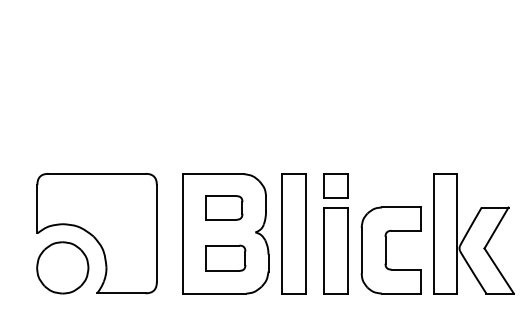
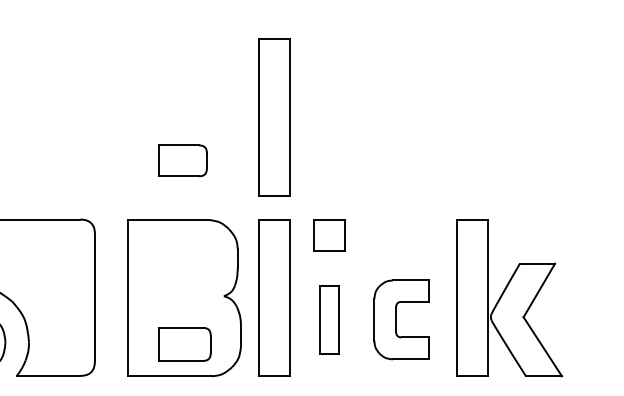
part: (293, 95) -> (273, 117), added
part: (224, 207) -> (183, 160), moved
part: (335, 250) -> (328, 319), size x0.6
part: (390, 250) -> (400, 319), size x0.7
part: (225, 257) -> (184, 343), moved

